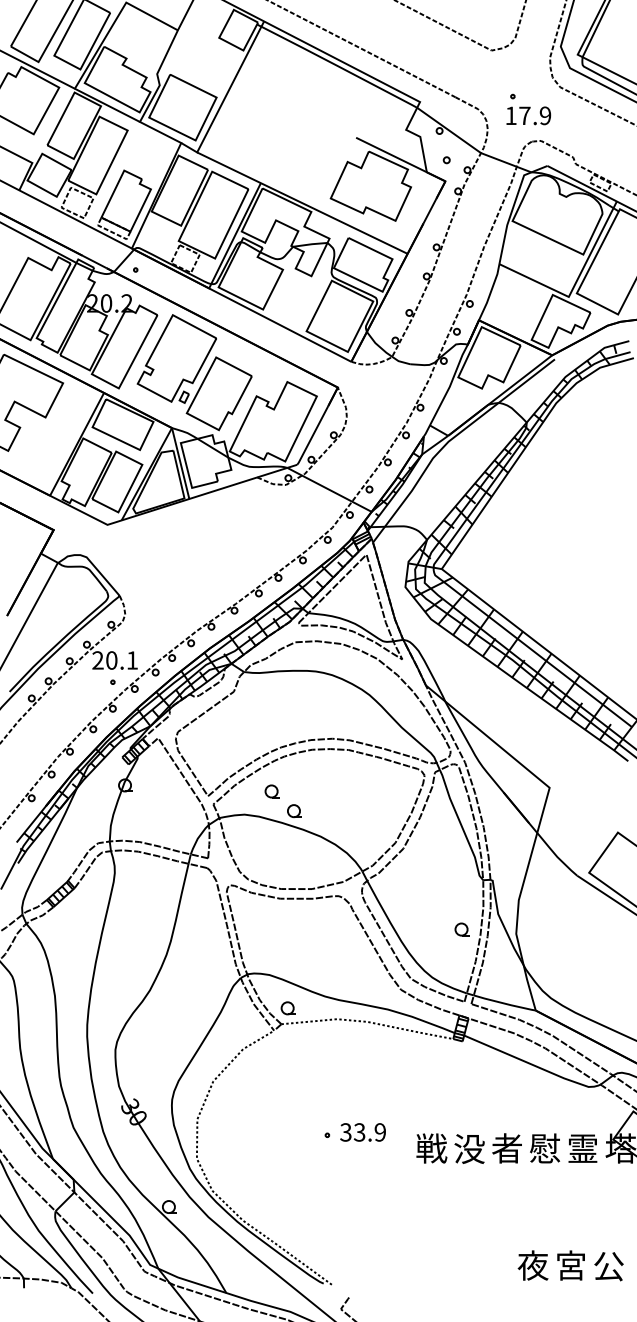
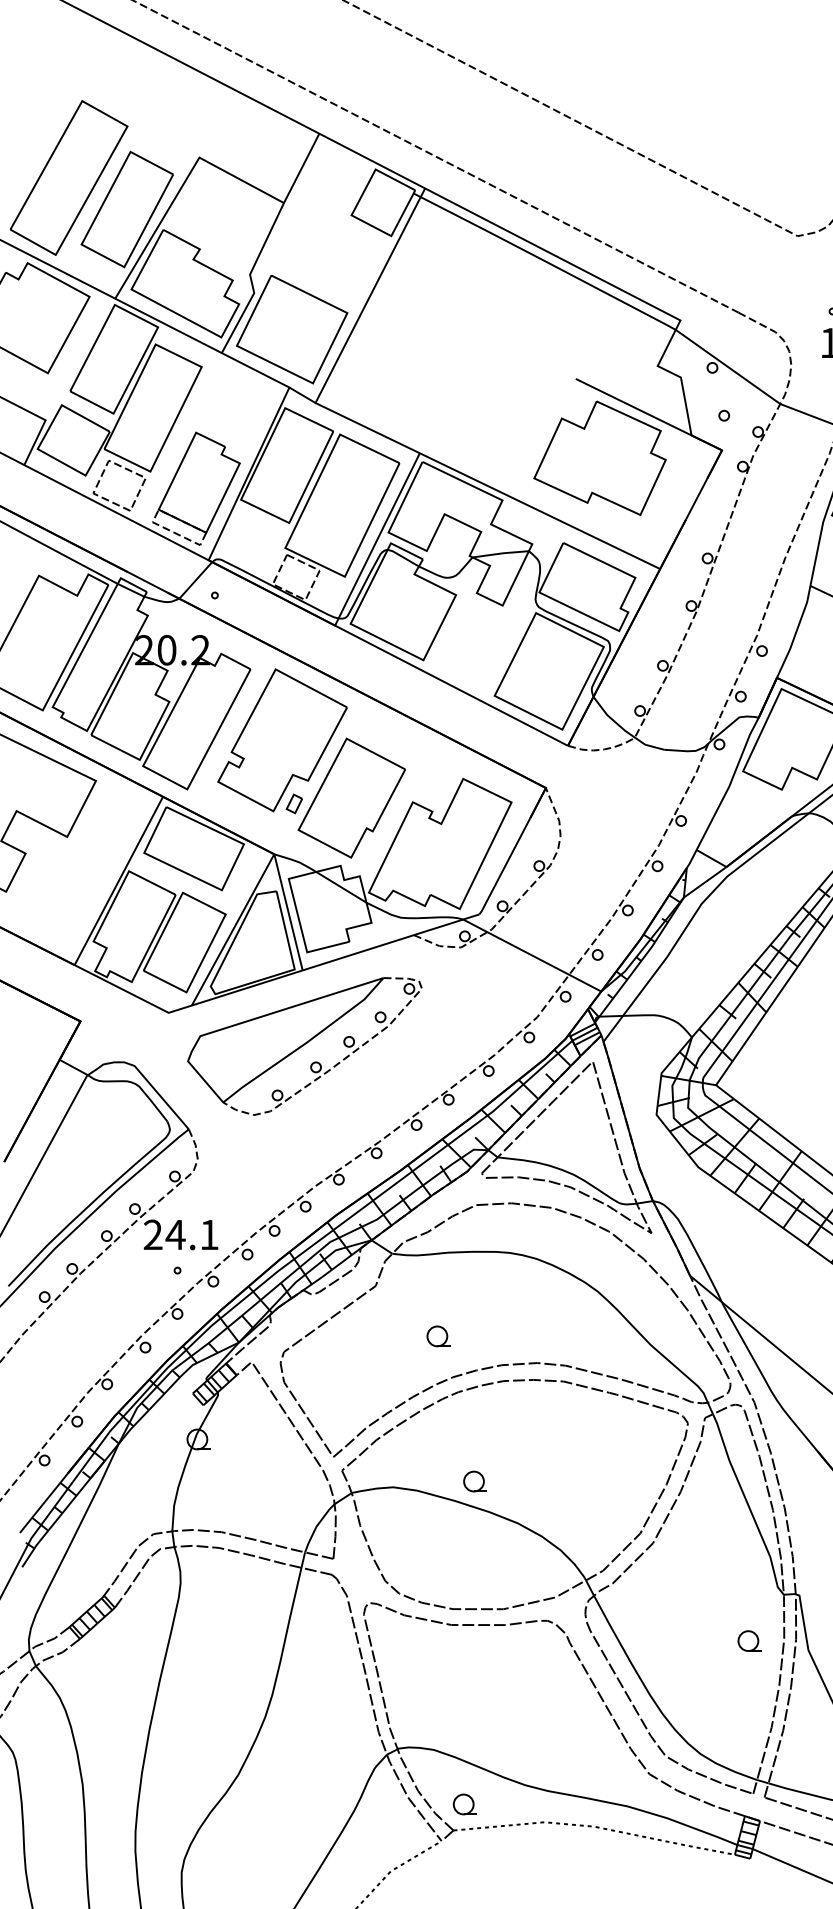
part: (190, 545) -> (304, 1046), added
text: (111, 660) -> (175, 1234), 20.1 -> 24.1
part: (271, 791) -> (437, 1336), moved
part: (461, 929) -> (748, 1641), moved

